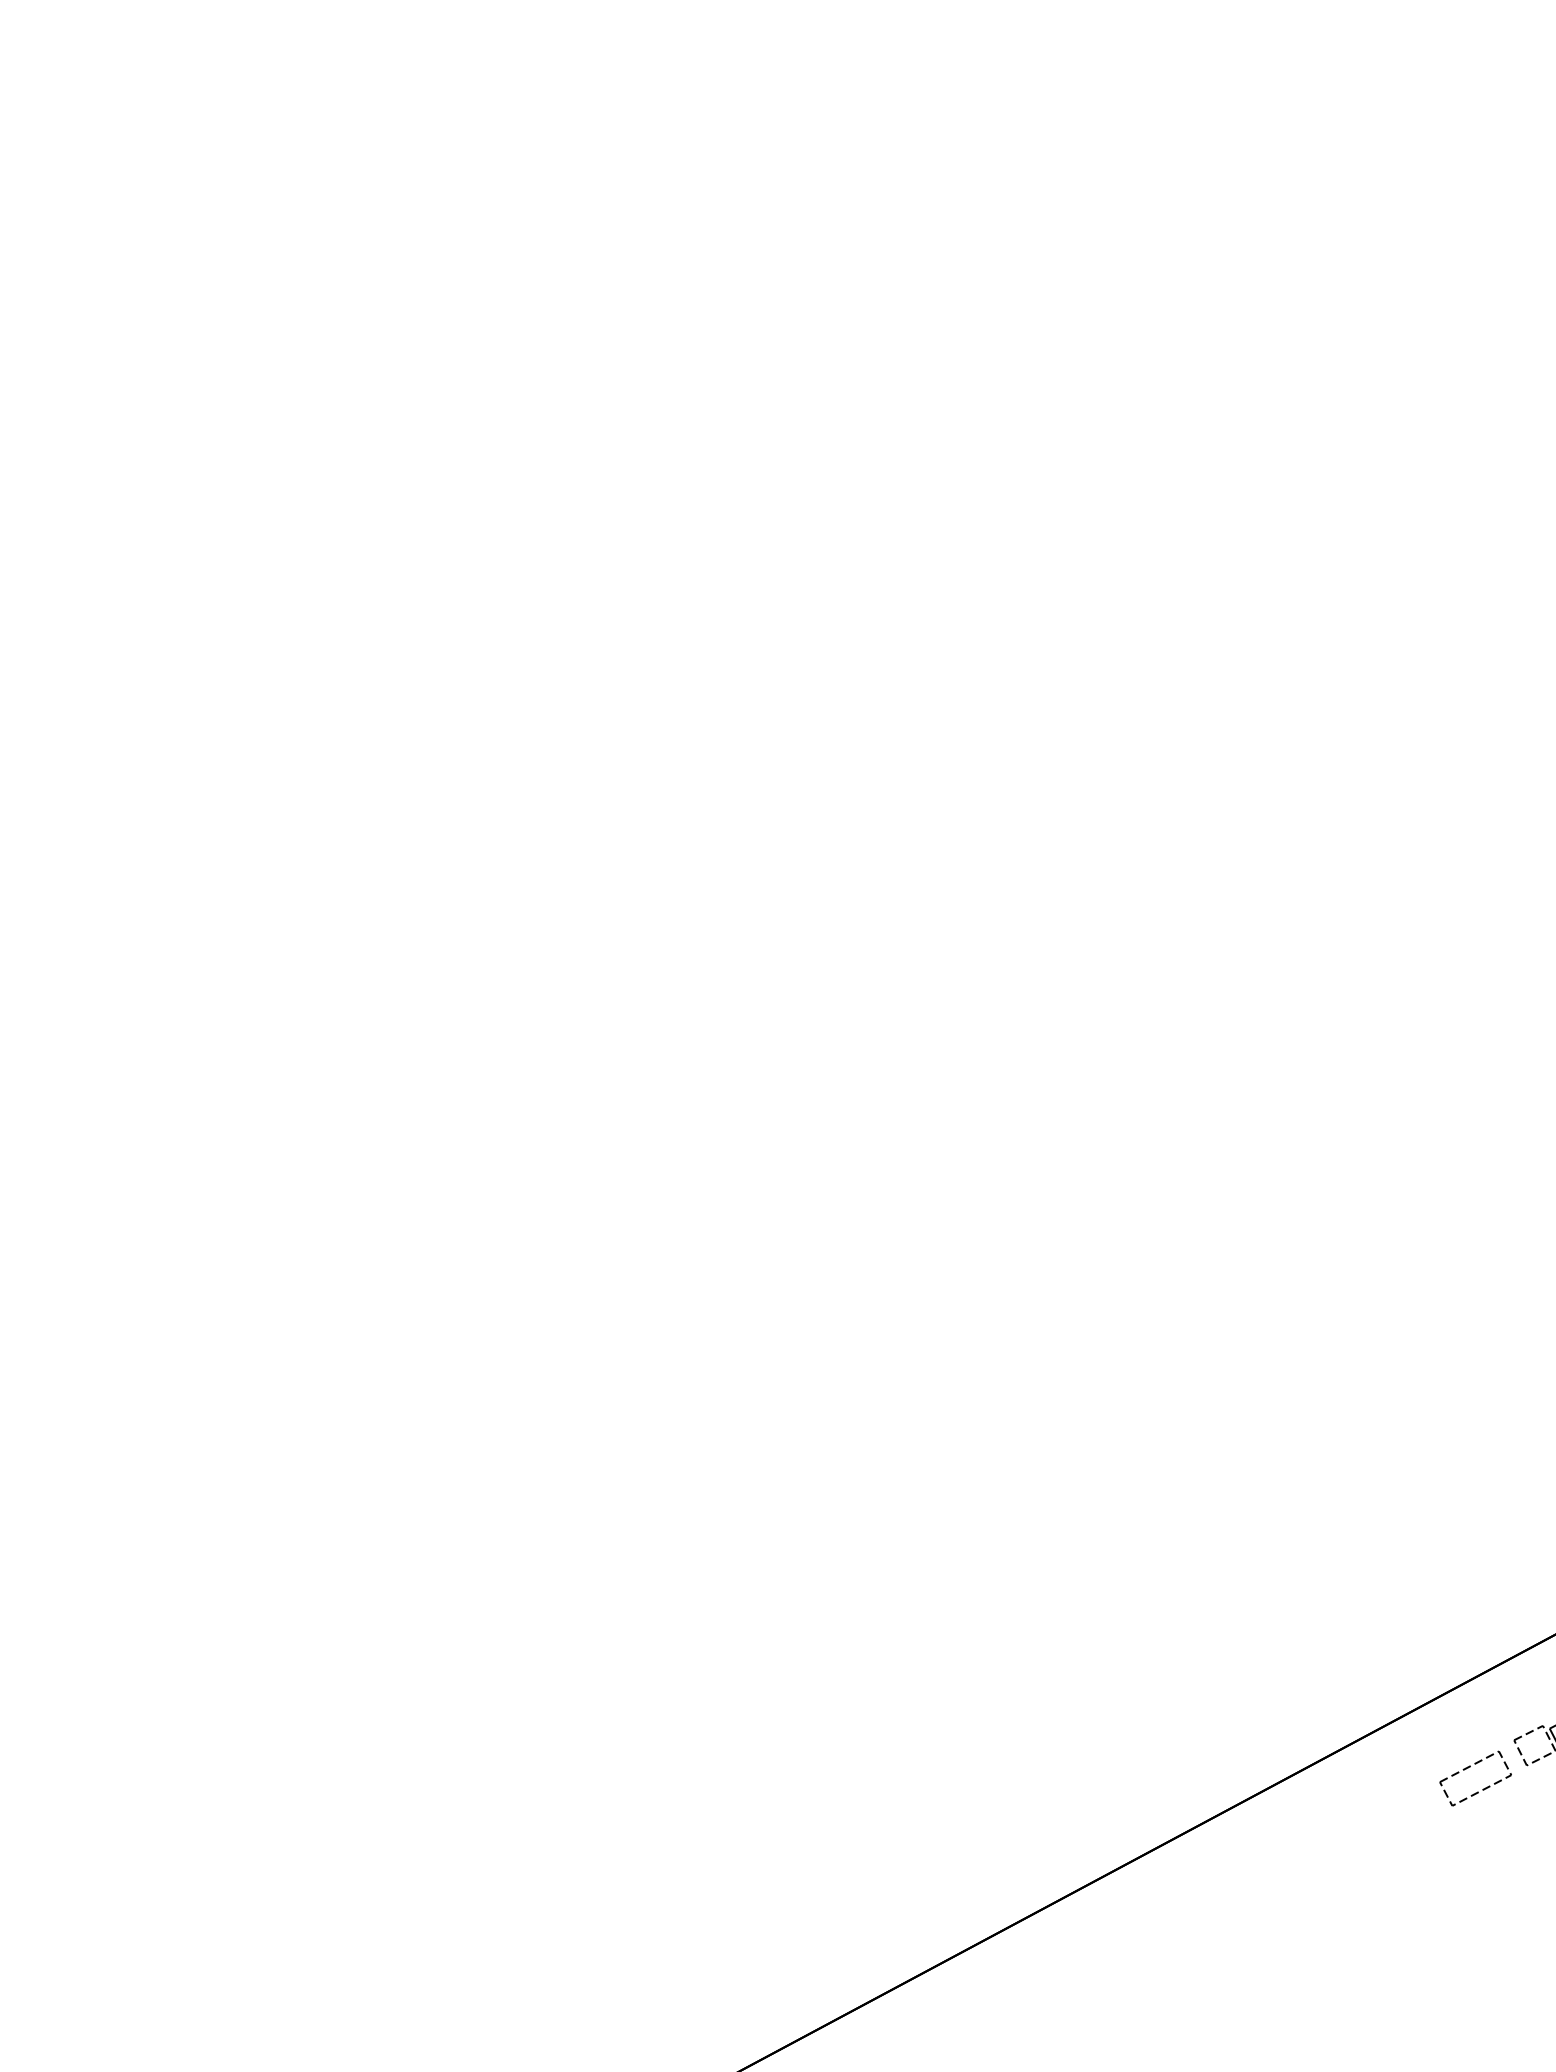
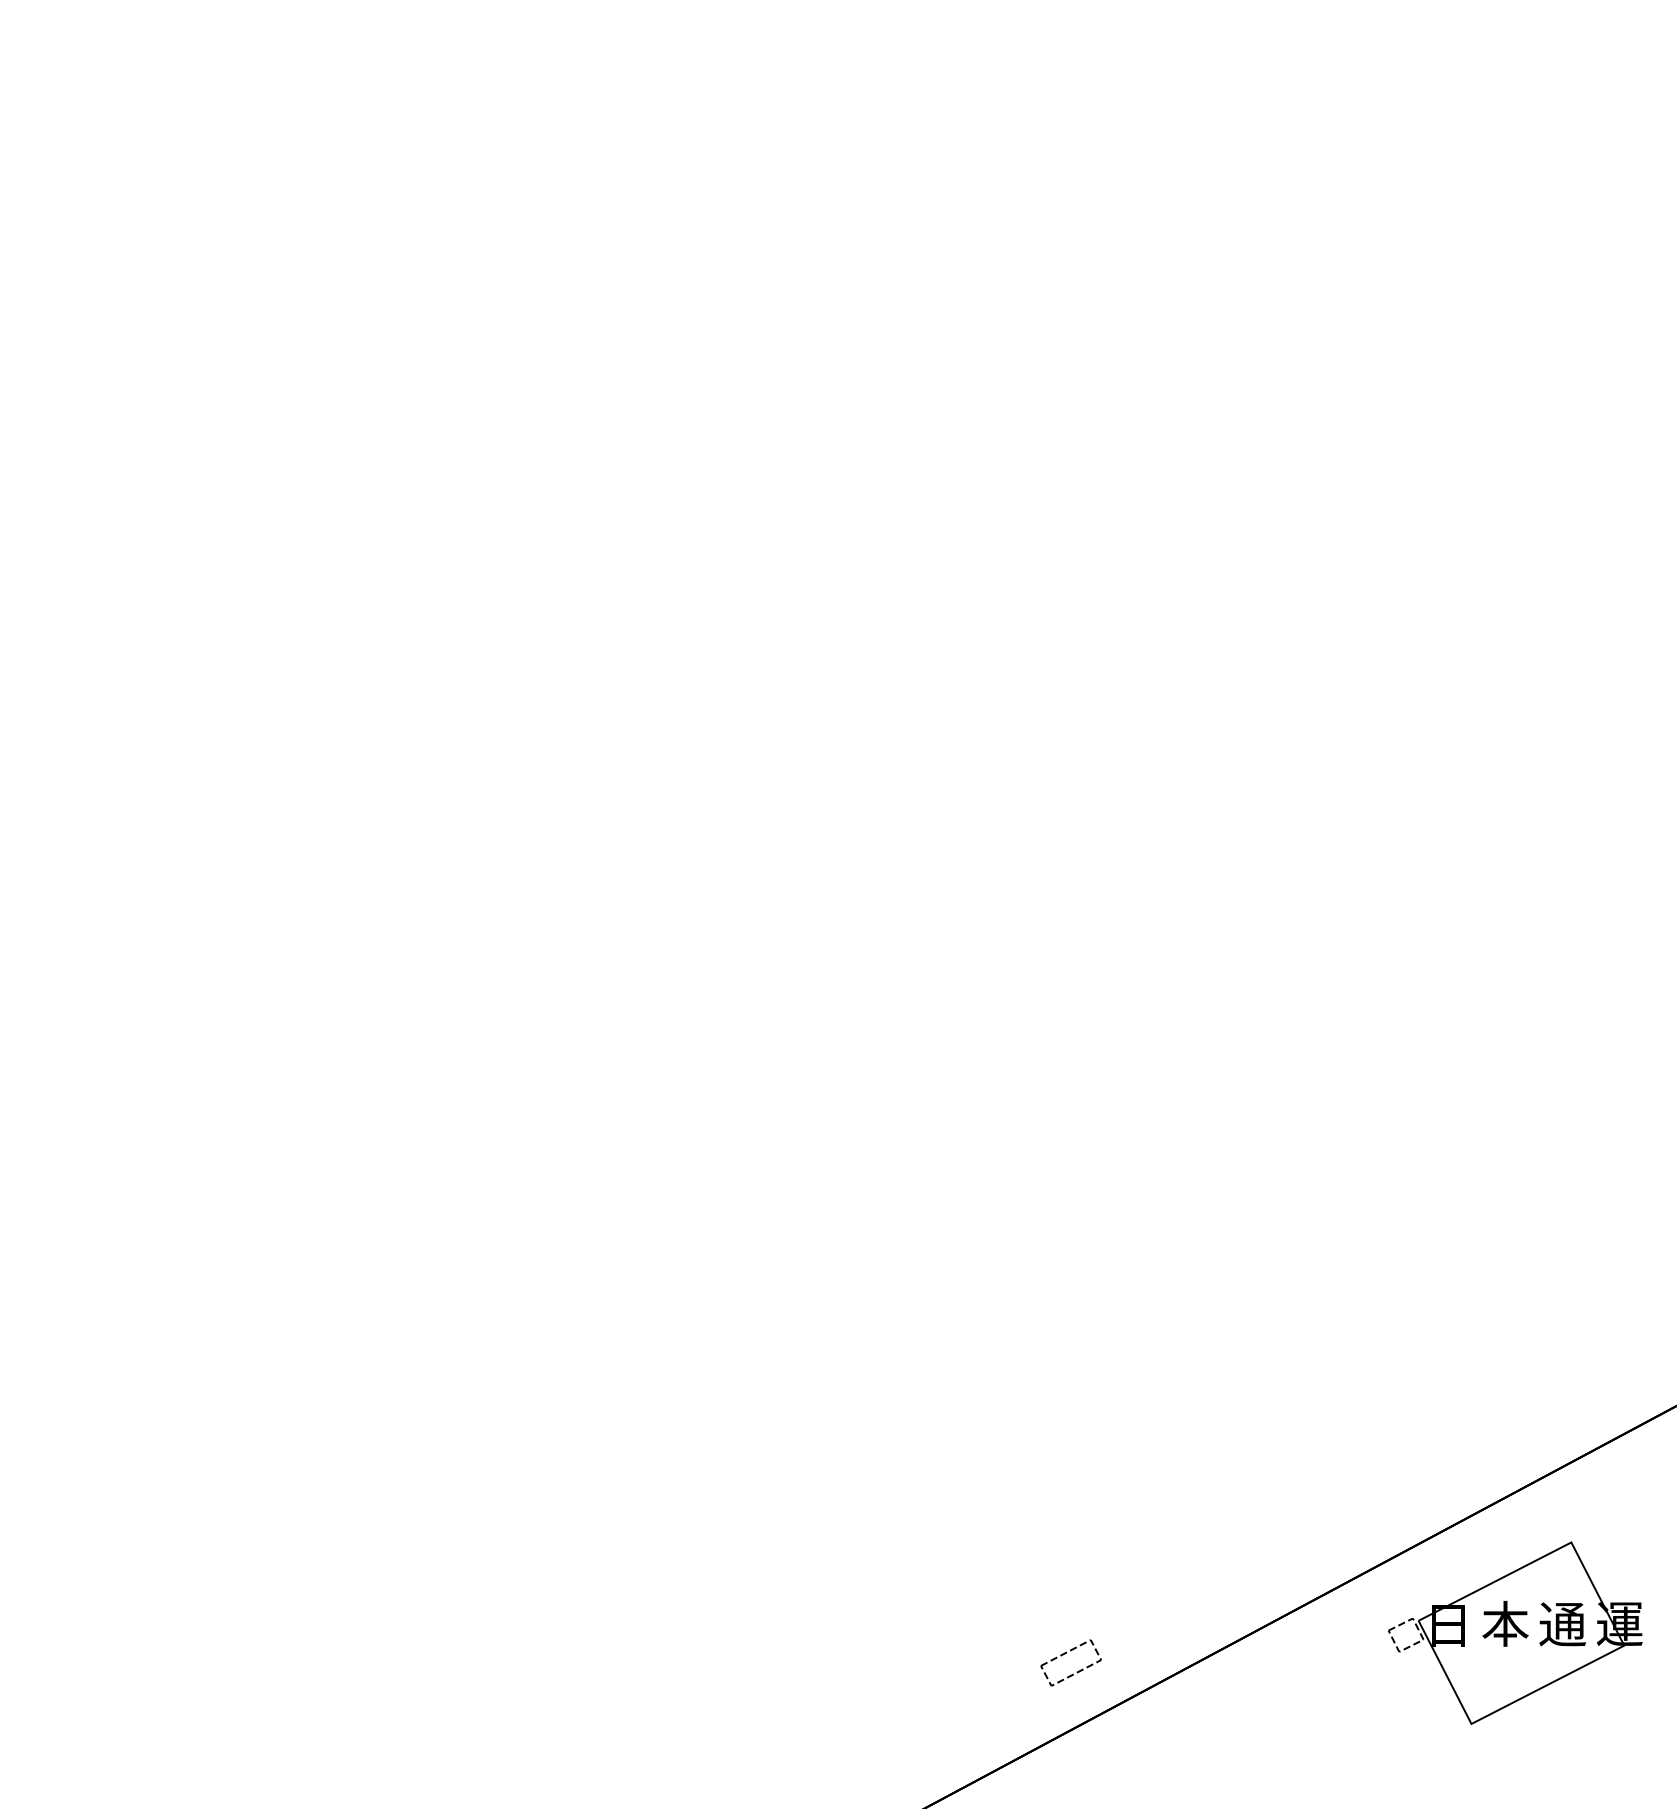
part: (1469, 1768) -> (1065, 1654), moved

